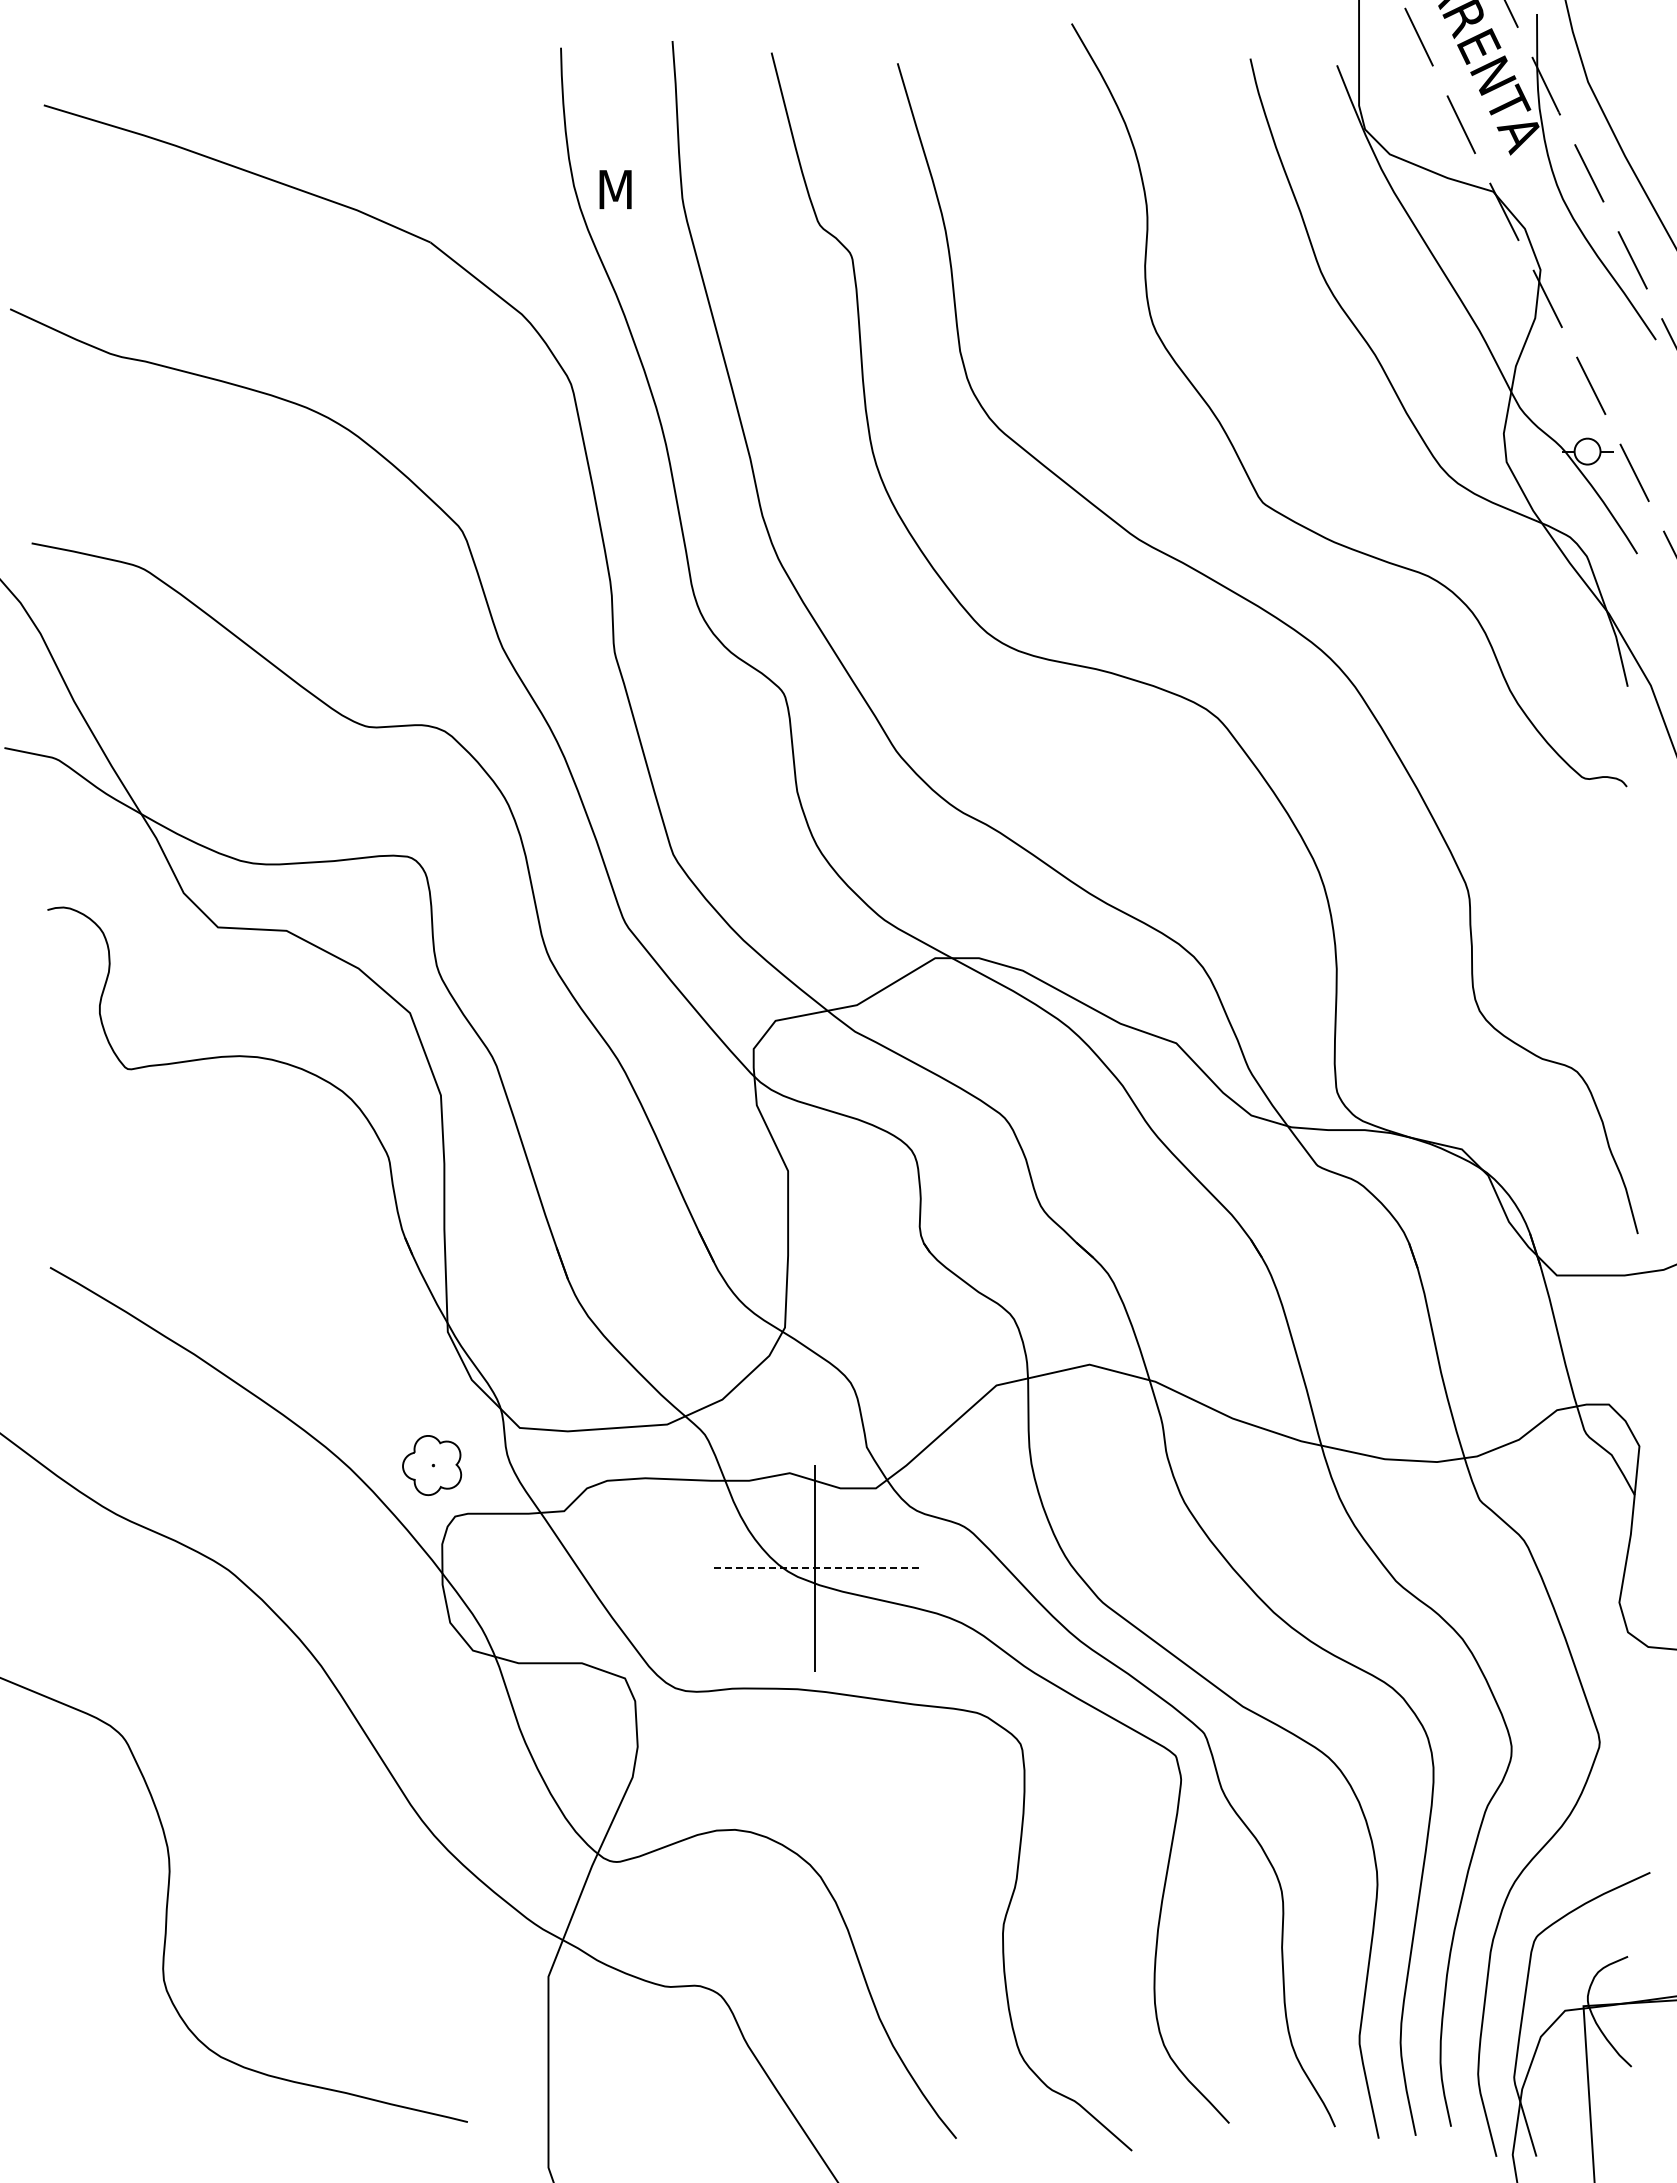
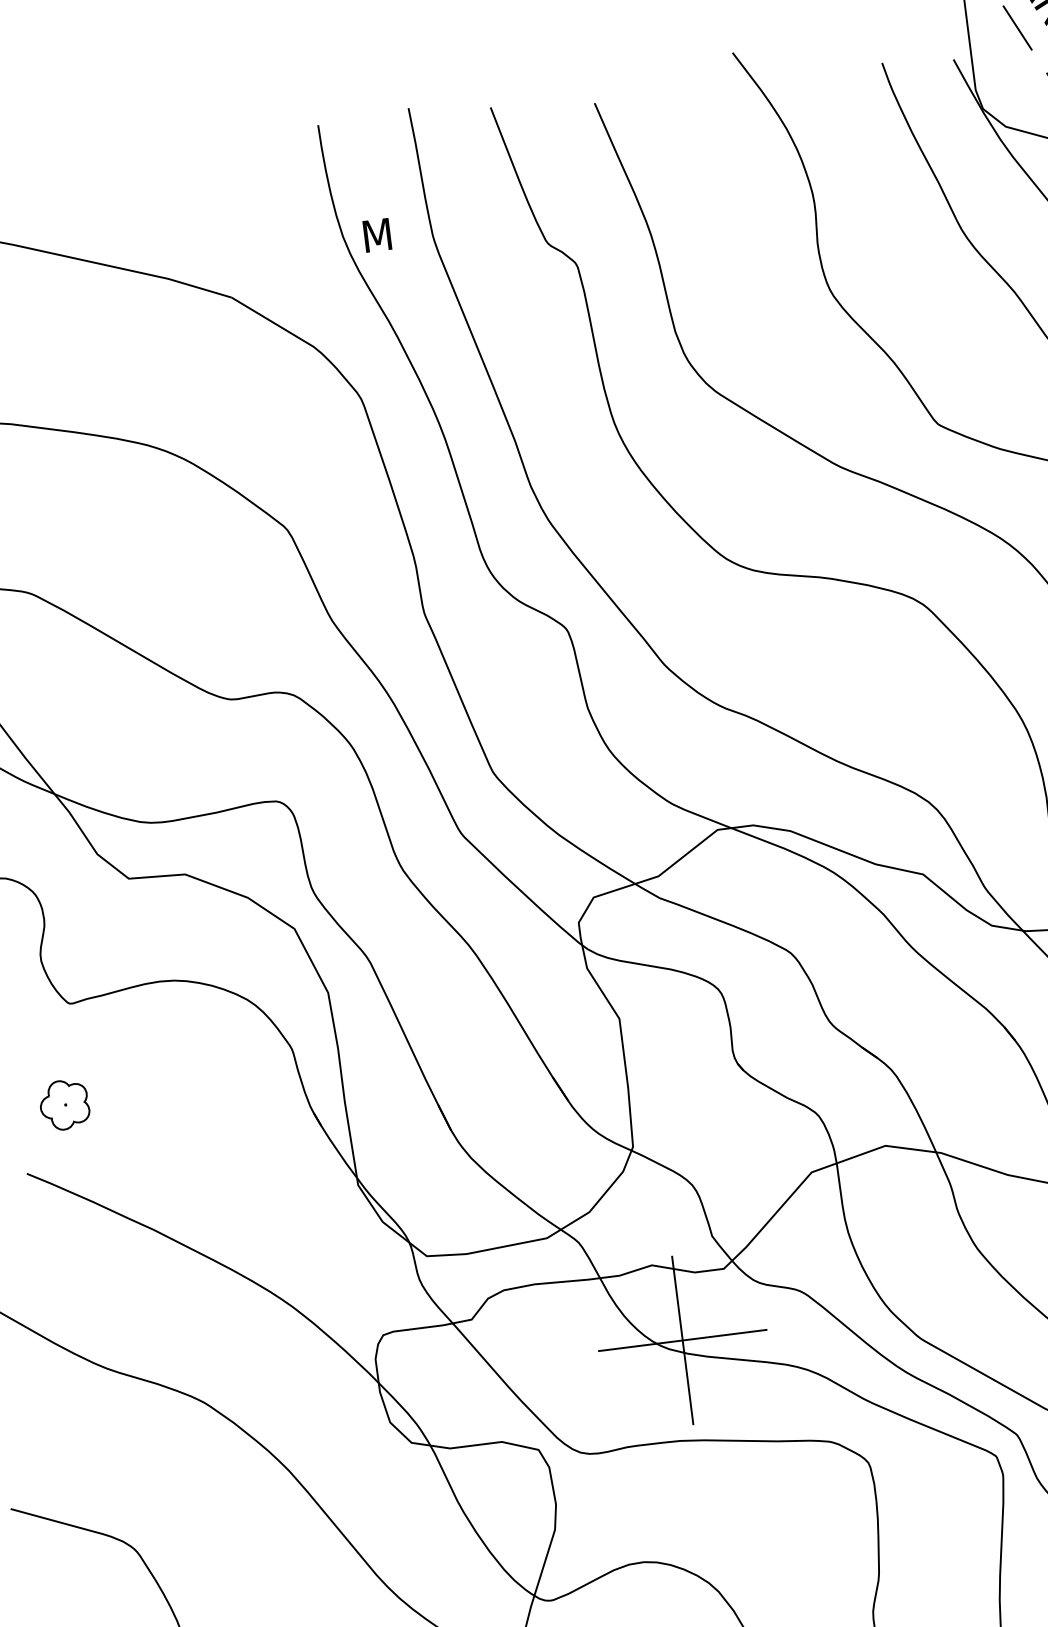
part: (432, 1465) -> (64, 1105), moved
line: (815, 1568) -> (682, 1340), dashed -> solid

